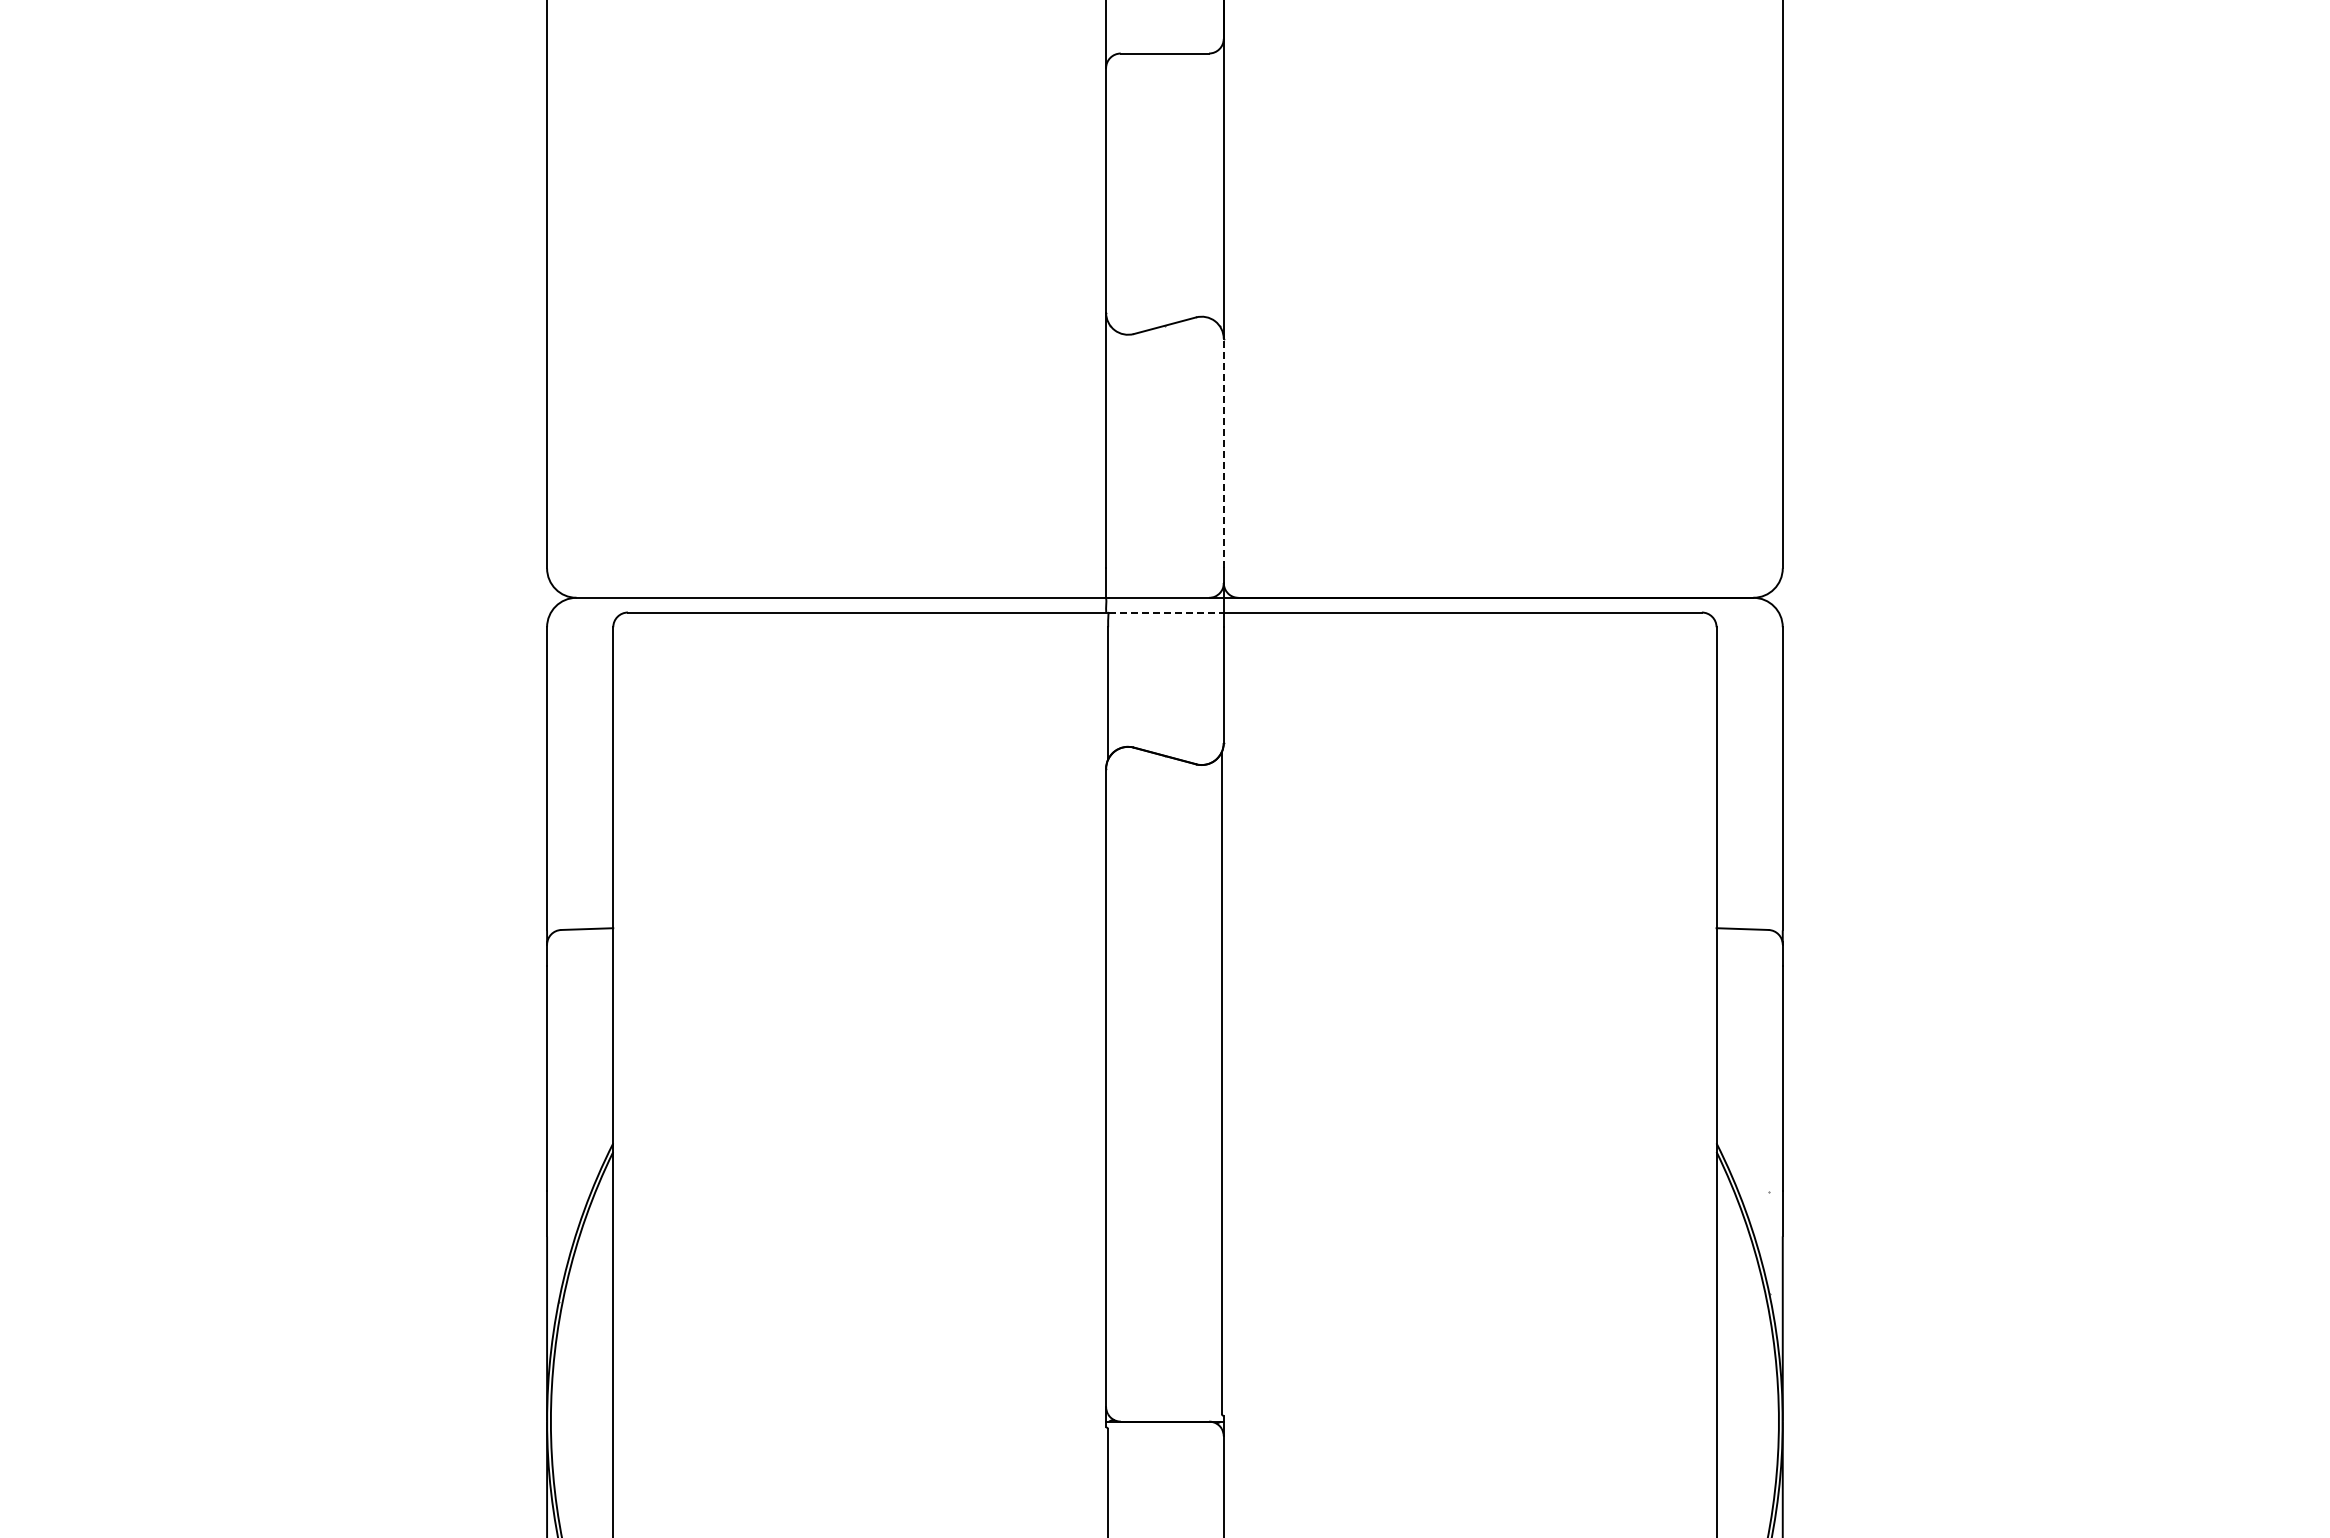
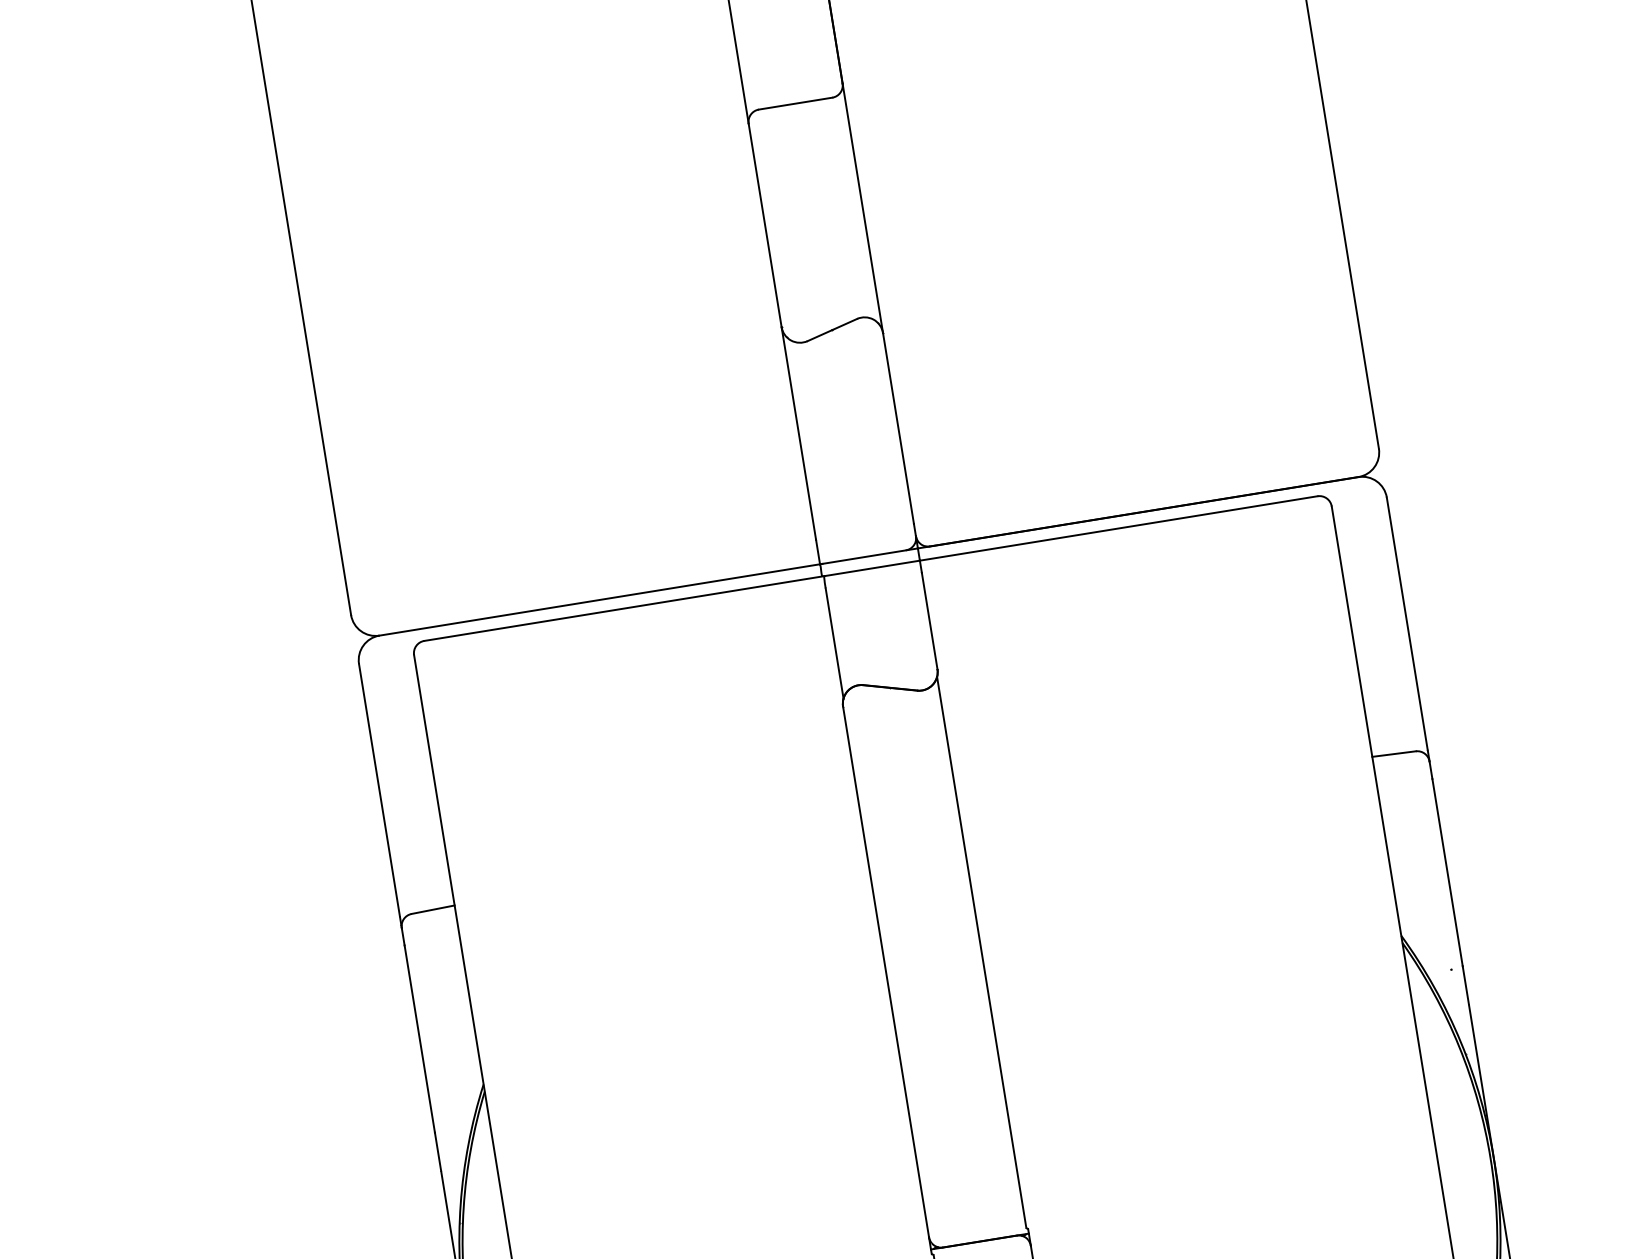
line: (1223, 453) -> (898, 428), dashed -> solid
line: (1166, 612) -> (872, 568), dashed -> solid

